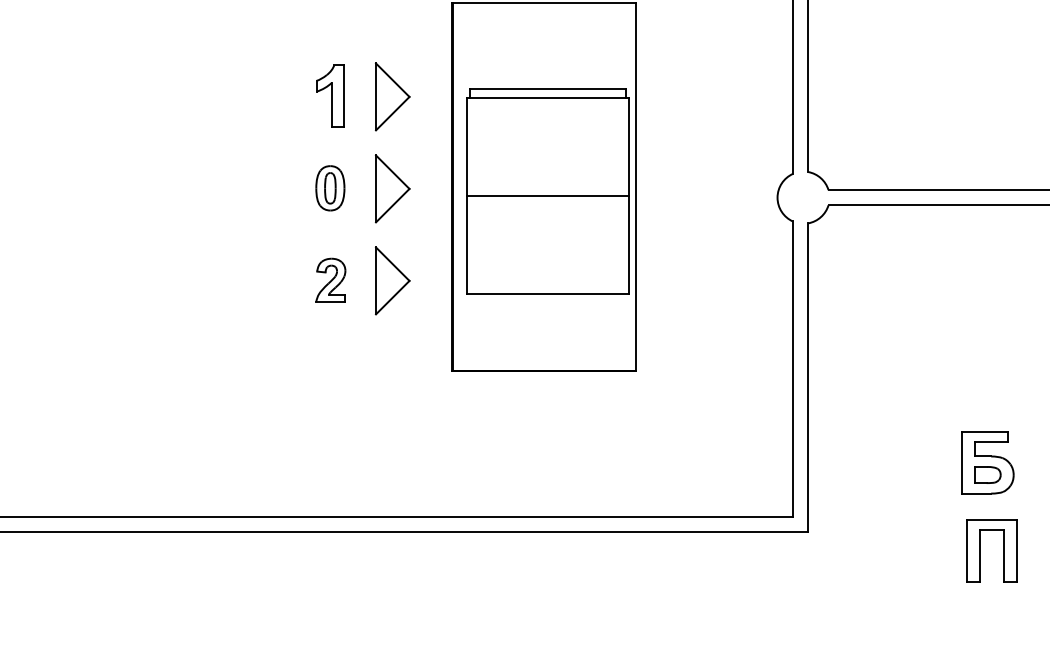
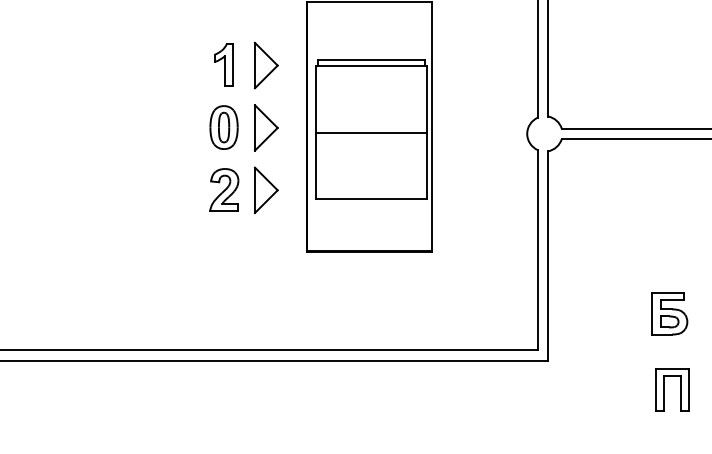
part: (329, 188) -> (223, 127), size x1.43
part: (331, 279) -> (224, 189), size x1.43
part: (980, 549) -> (664, 389), moved

